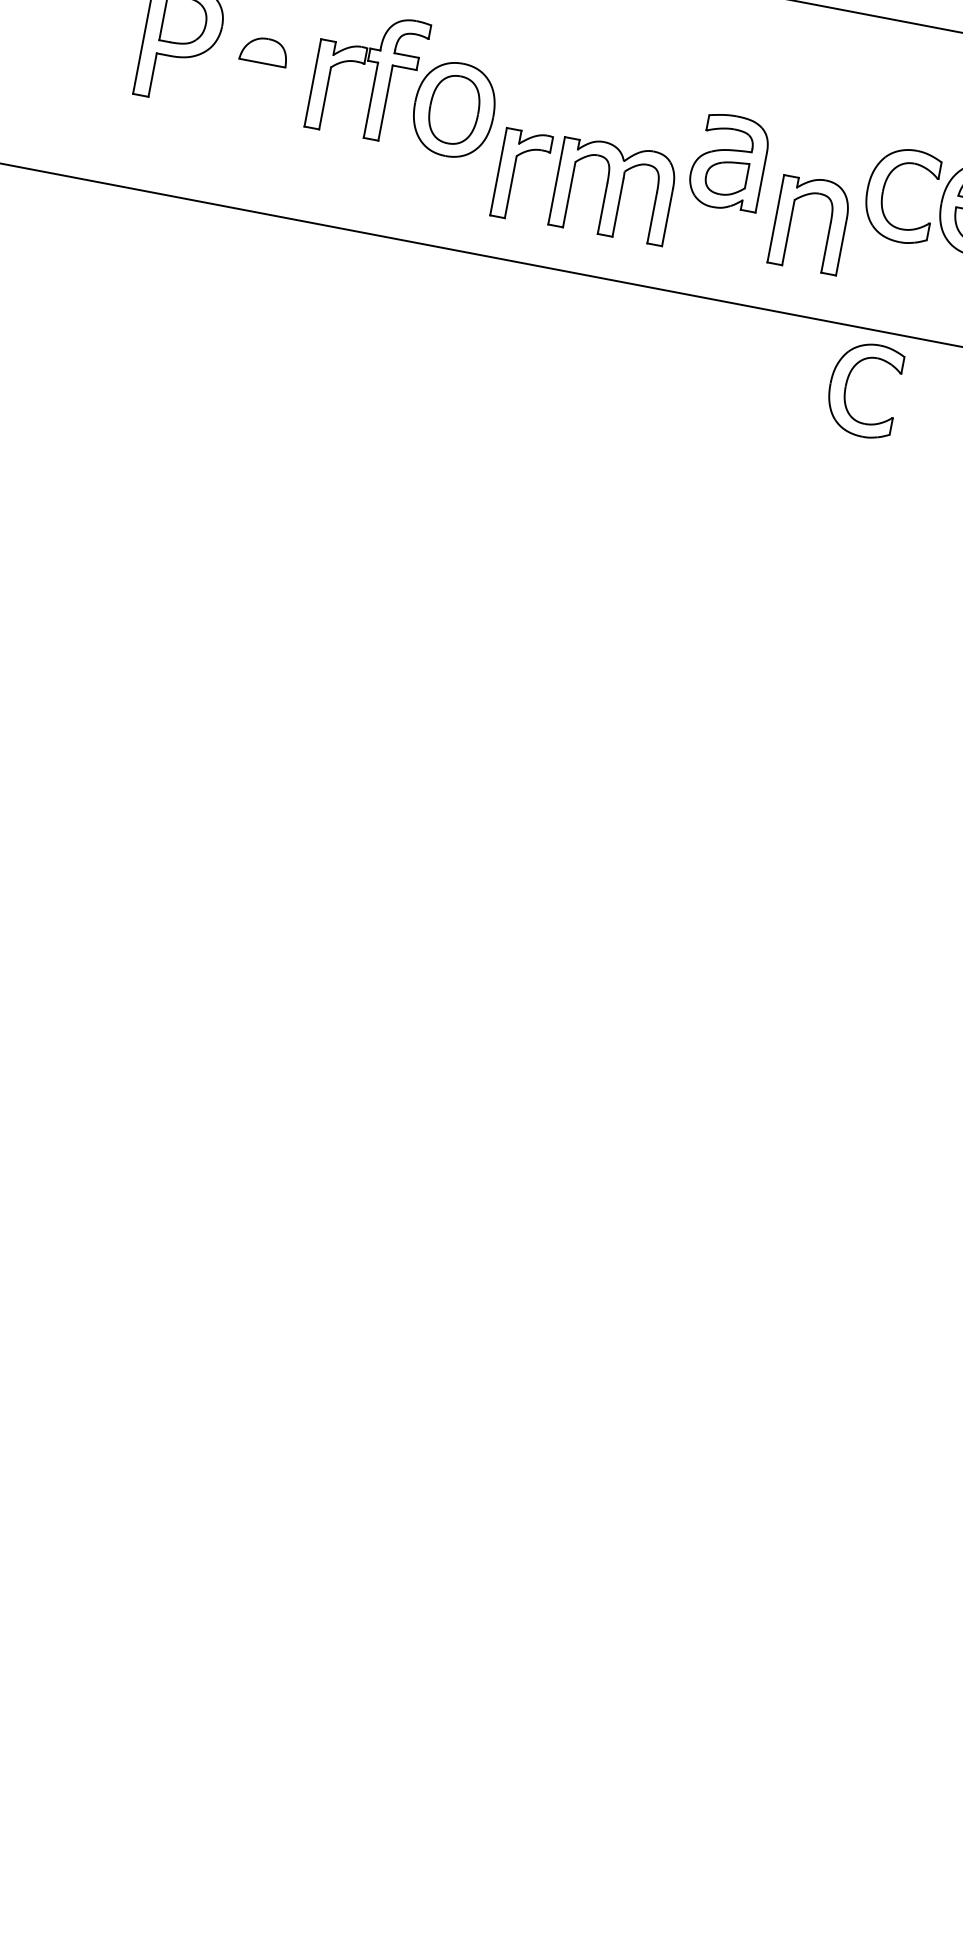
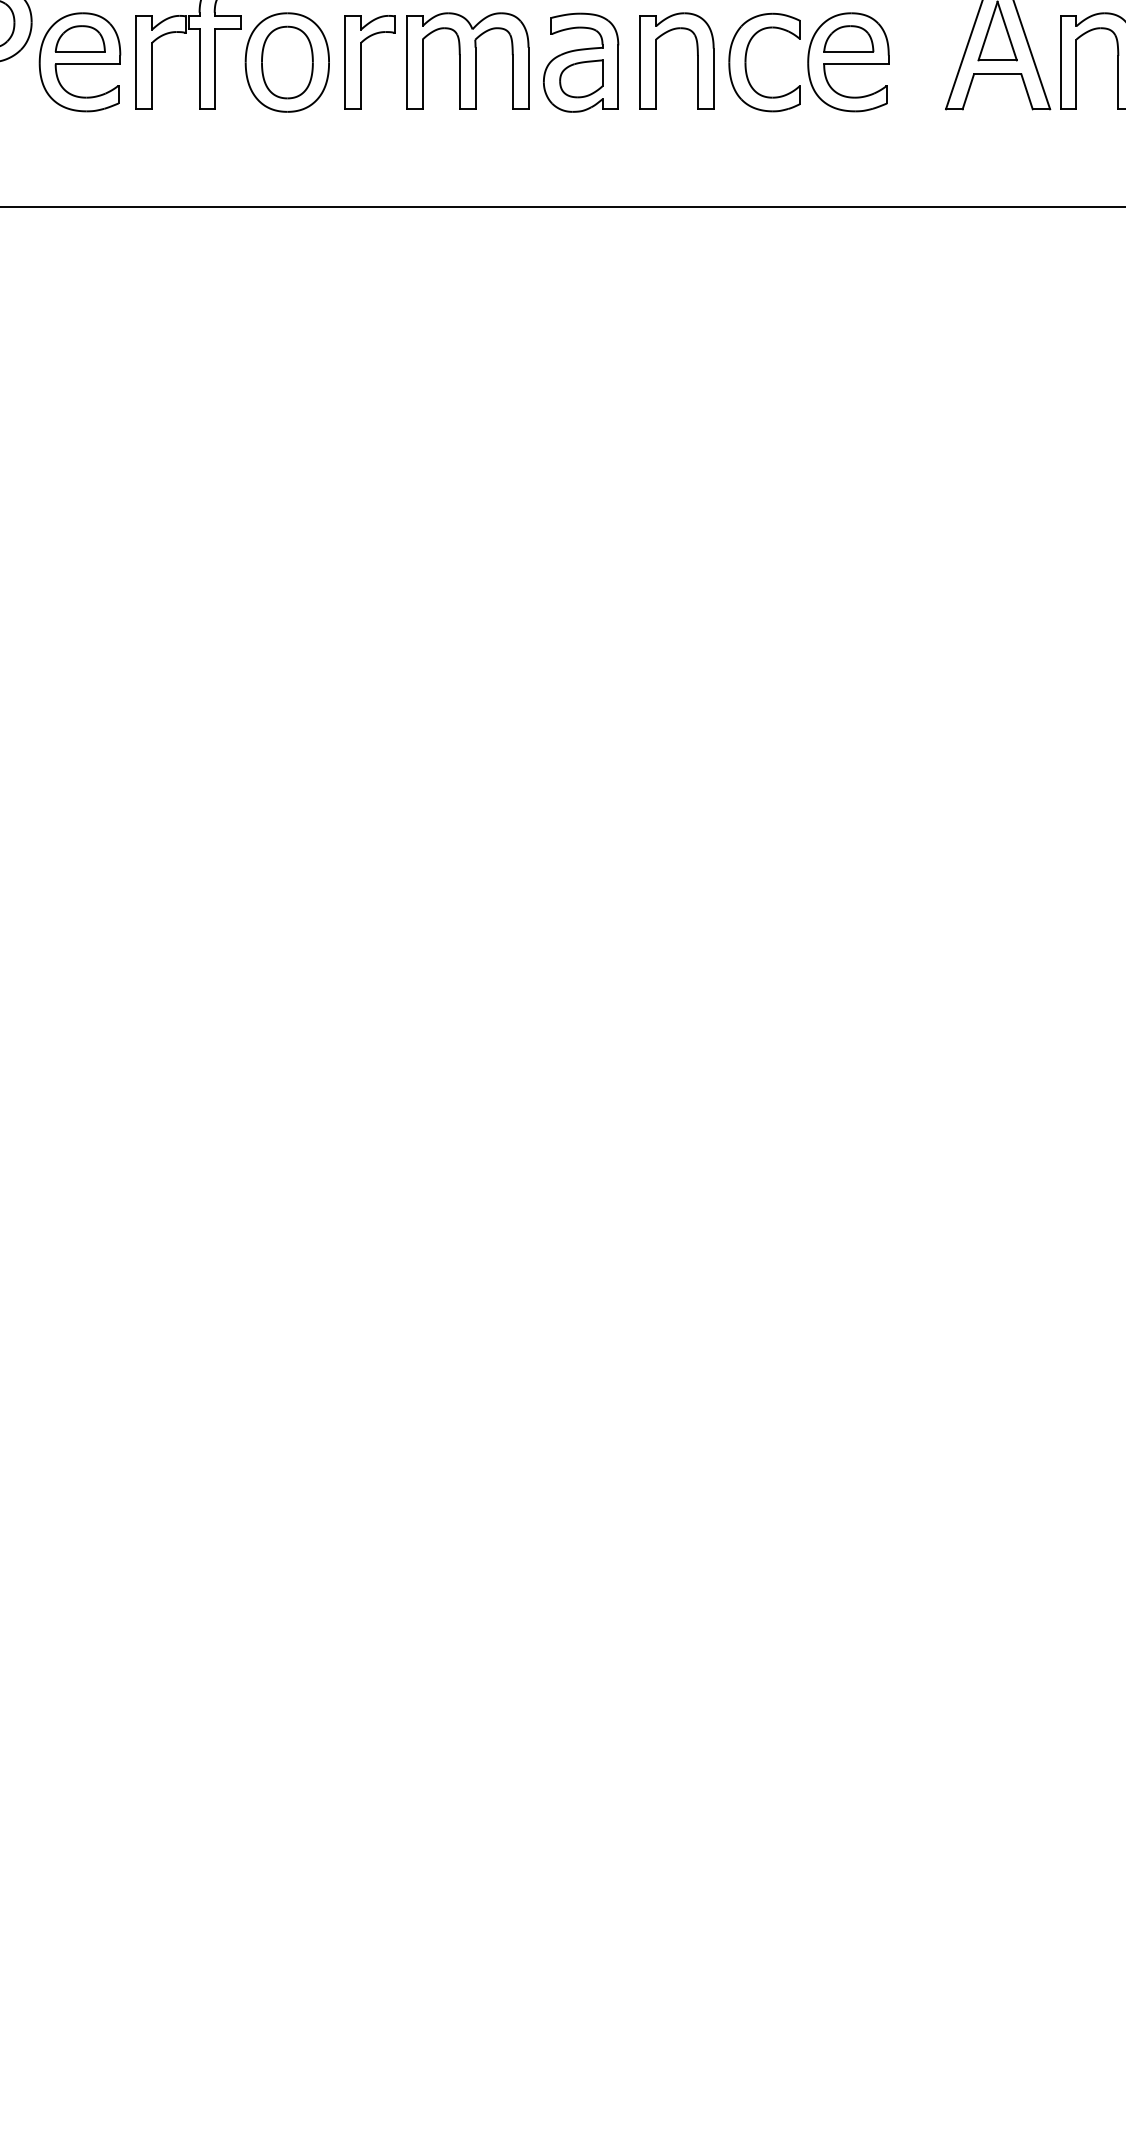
part: (259, 72) -> (79, 62), added
part: (513, 174) -> (361, 62), moved
part: (613, 189) -> (467, 60), moved
part: (791, 219) -> (656, 60), moved
part: (846, 386) -> (746, 270), removed

